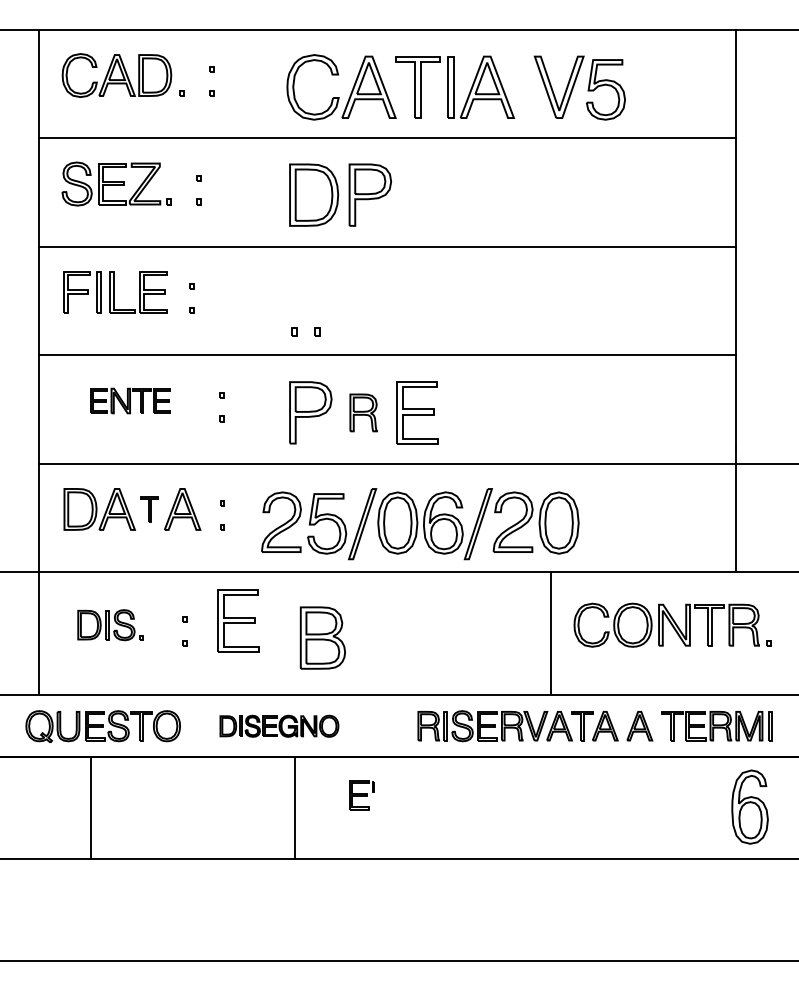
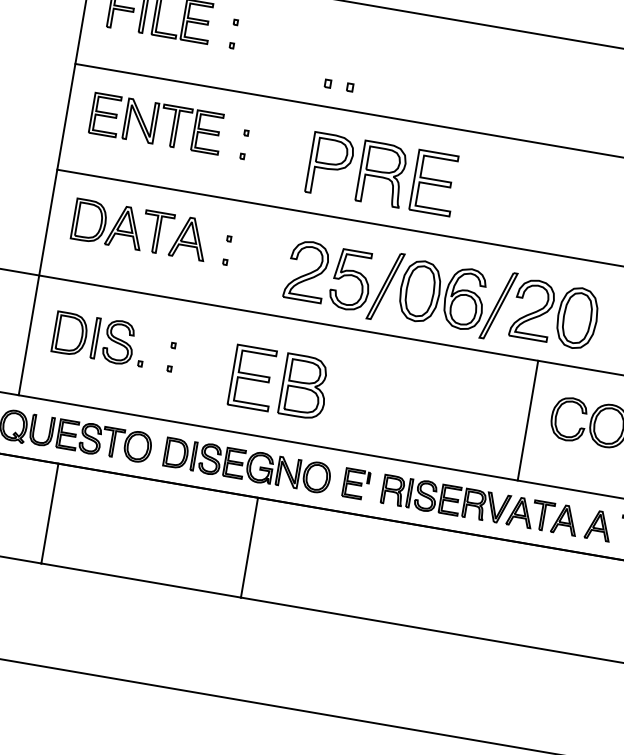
part: (130, 400) -> (156, 123), size x1.67
part: (363, 412) -> (381, 173), size x1.67
part: (149, 509) -> (156, 232), size x1.67
part: (420, 524) -> (442, 296), moved
part: (238, 620) -> (252, 377), moved
part: (110, 624) -> (99, 338), size x1.43
part: (279, 726) -> (247, 465), size x1.43
part: (361, 795) -> (355, 484), moved

